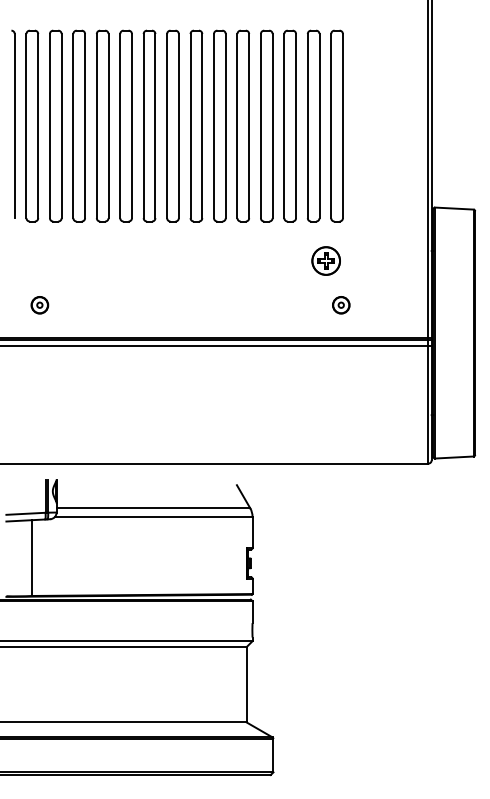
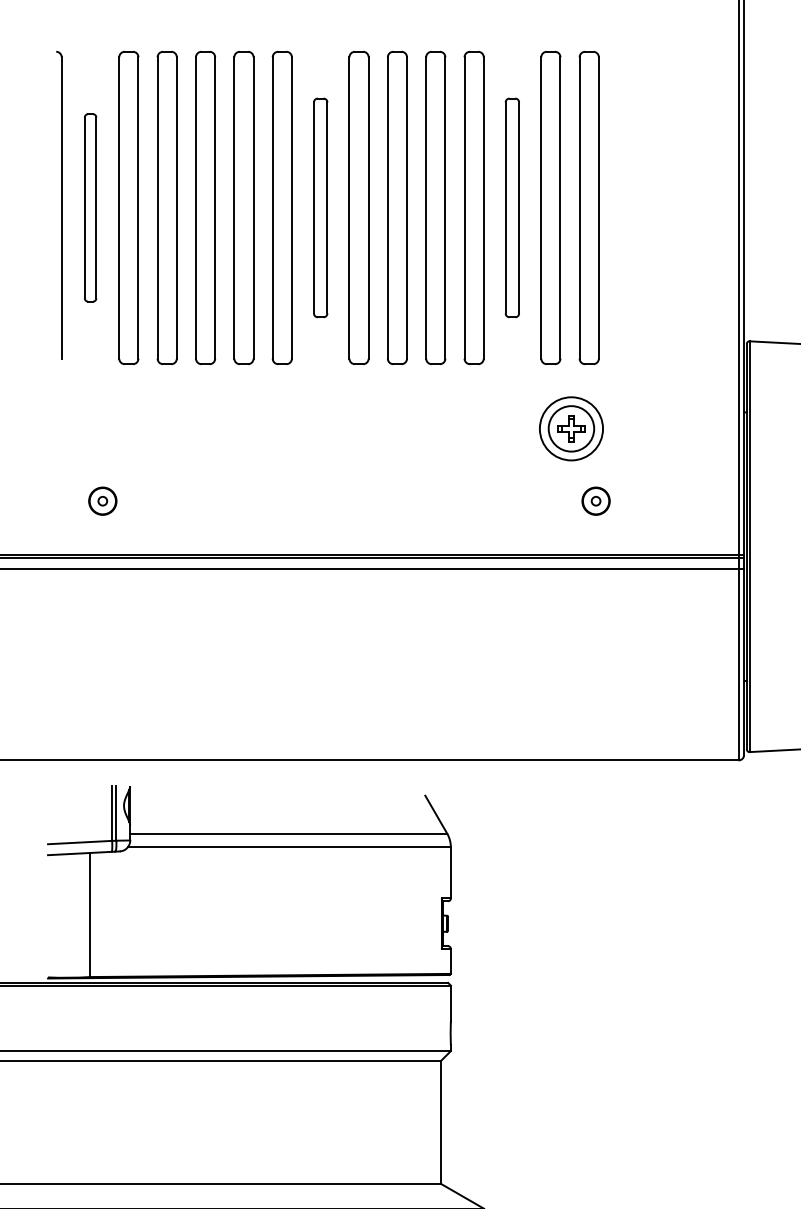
part: (32, 125) -> (90, 207), size x0.6
part: (172, 125) -> (319, 207), size x0.7
part: (289, 125) -> (511, 207), size x0.7
circle: (325, 260) -> (570, 427), size x1.4

